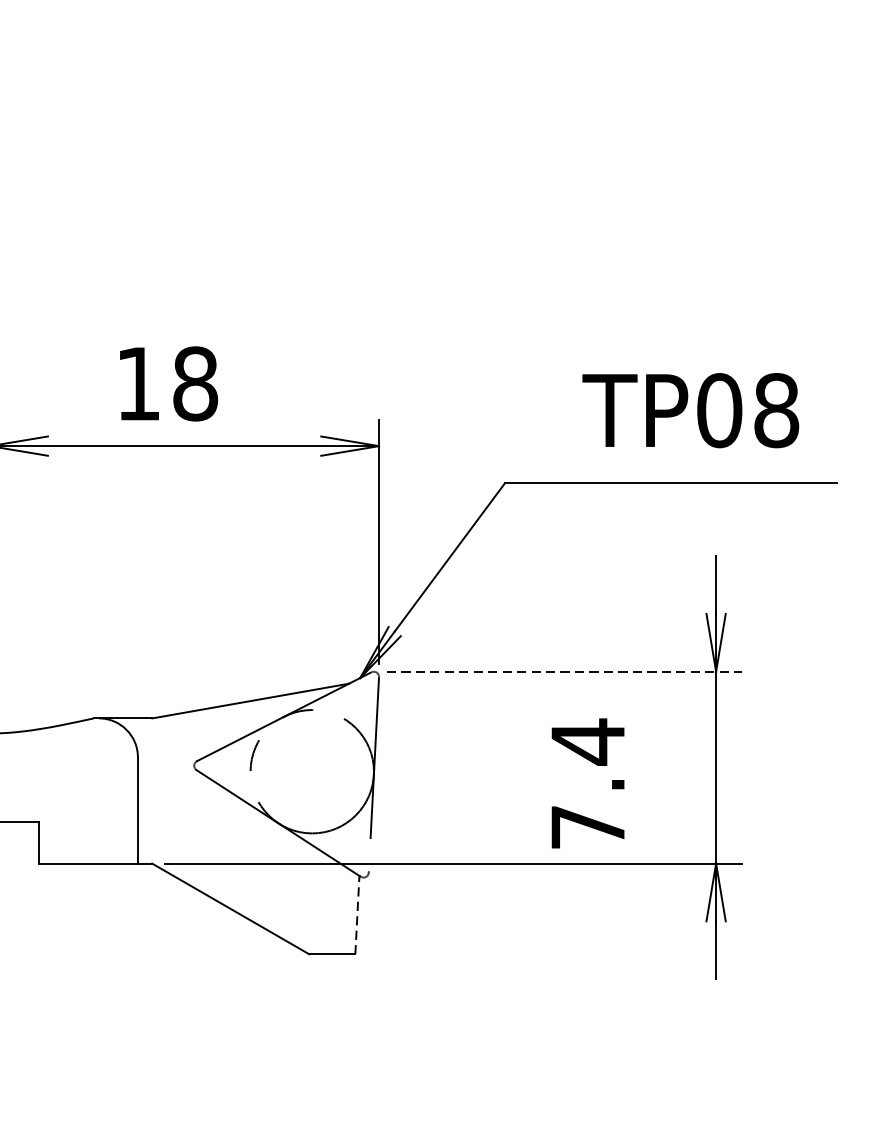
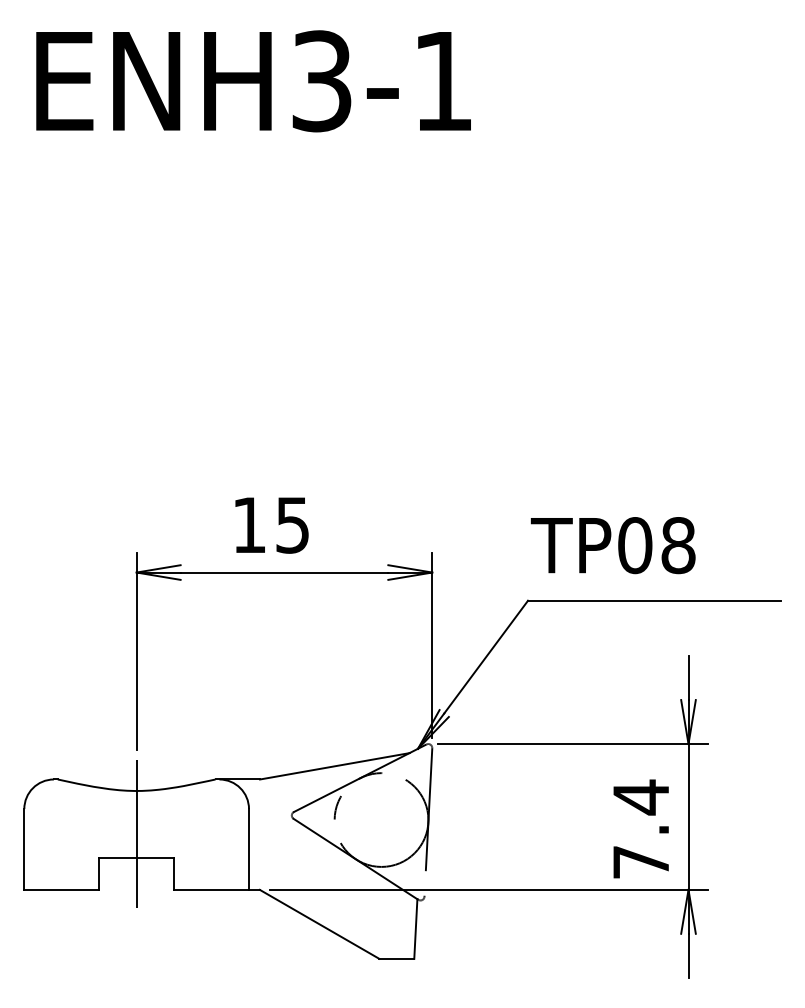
text: (195, 382) -> (292, 524), 18 -> 15
text: (689, 410) -> (612, 545), moved
line: (564, 672) -> (573, 744), dashed -> solid
text: (587, 782) -> (640, 828), moved
line: (356, 915) -> (415, 929), dashed -> solid

